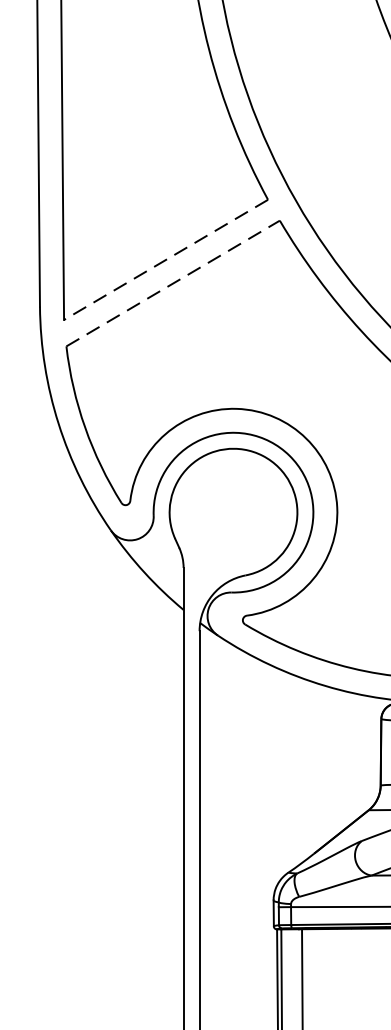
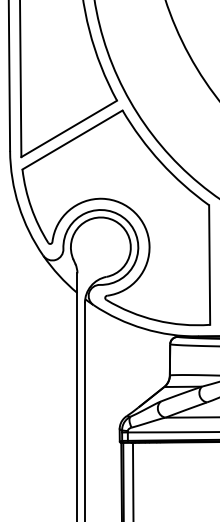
line: (166, 258) -> (69, 128), dashed -> solid
line: (173, 282) -> (72, 139), dashed -> solid

